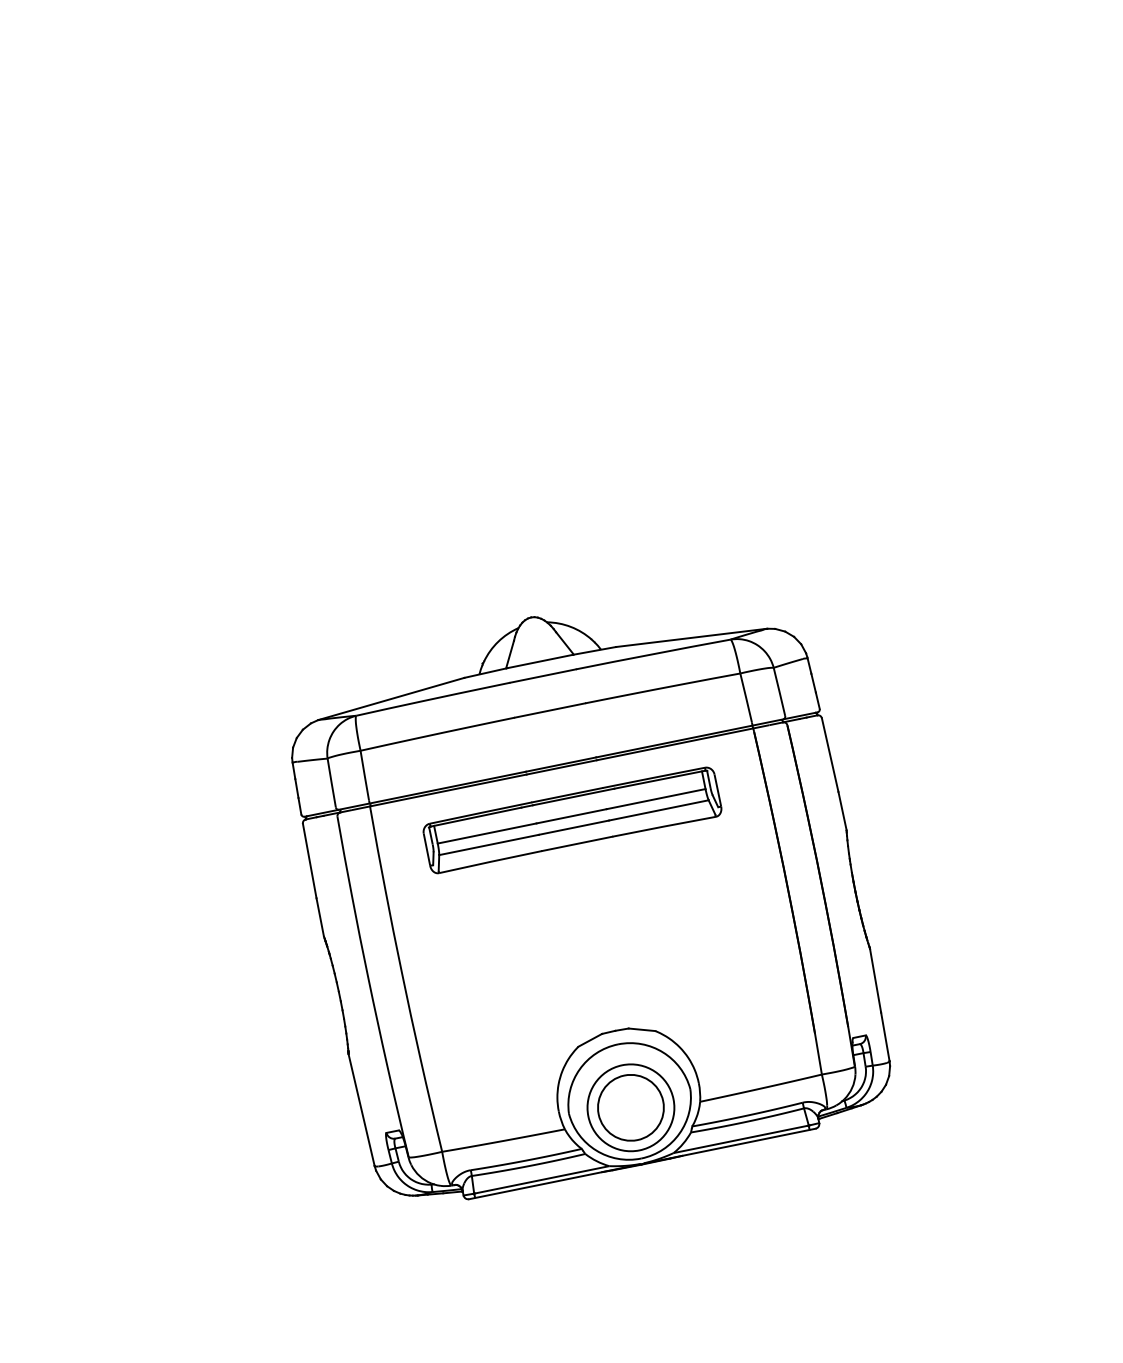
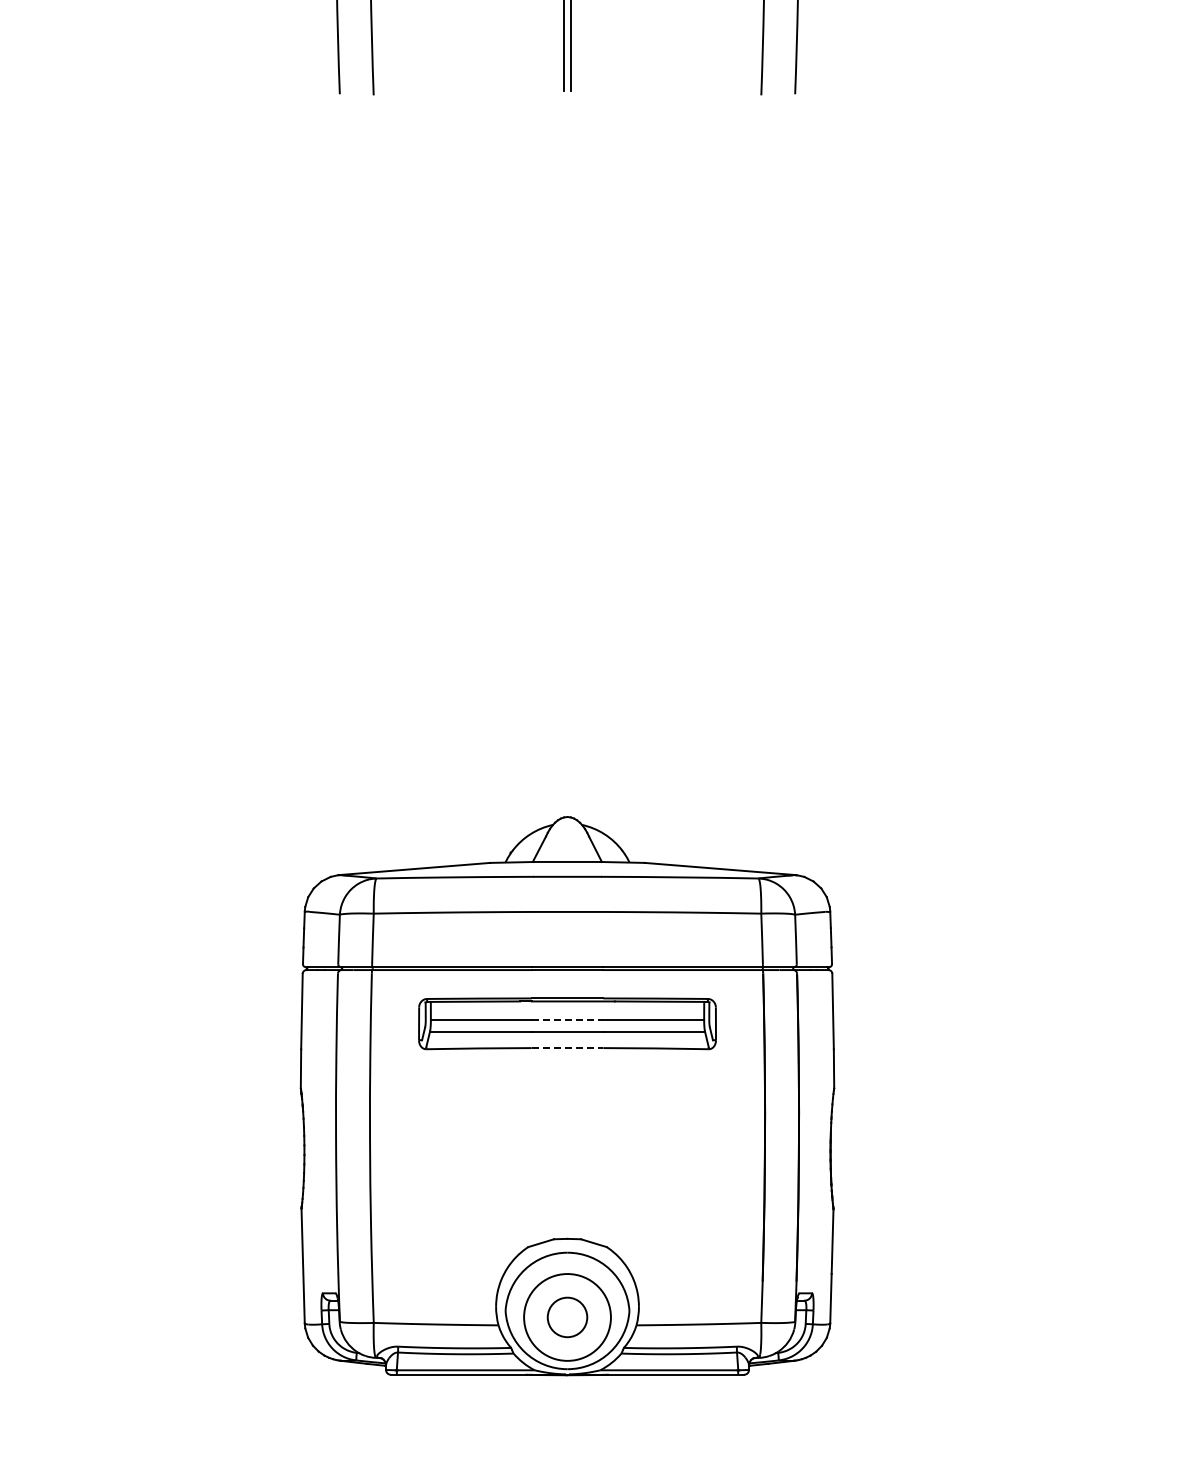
line: (571, 815) -> (567, 1019), solid -> dashed
line: (577, 844) -> (567, 1048), solid -> dashed
circle: (630, 1107) -> (567, 1317), size x0.6

